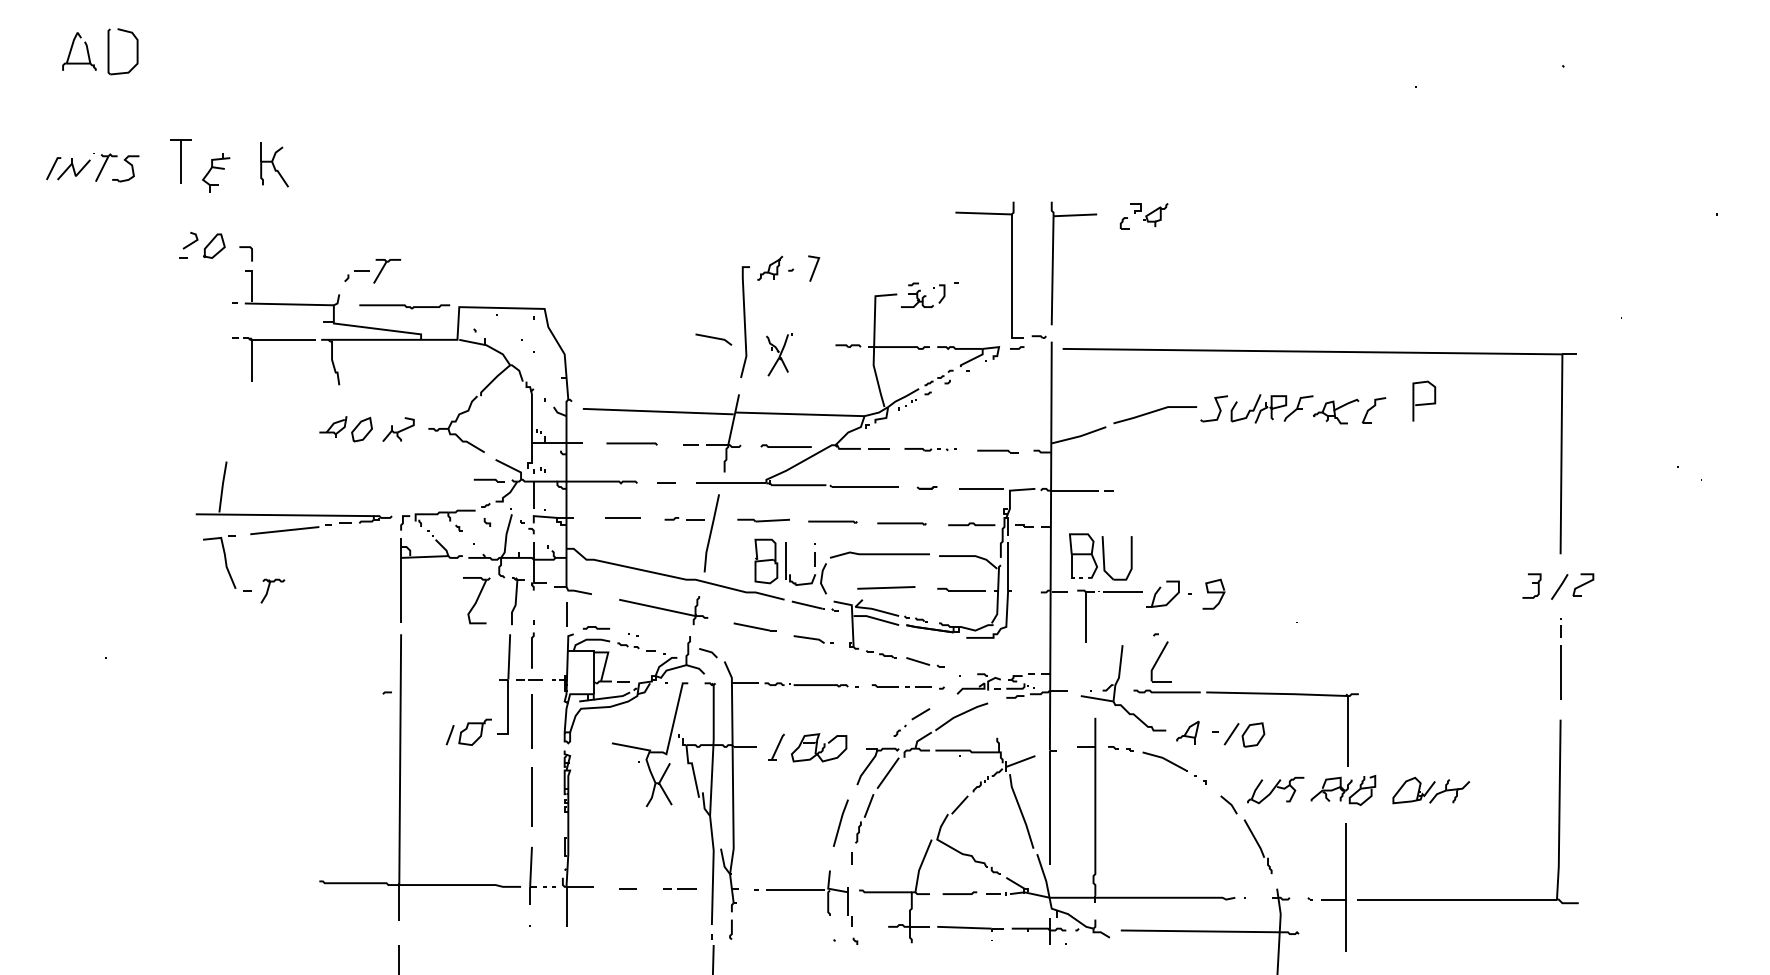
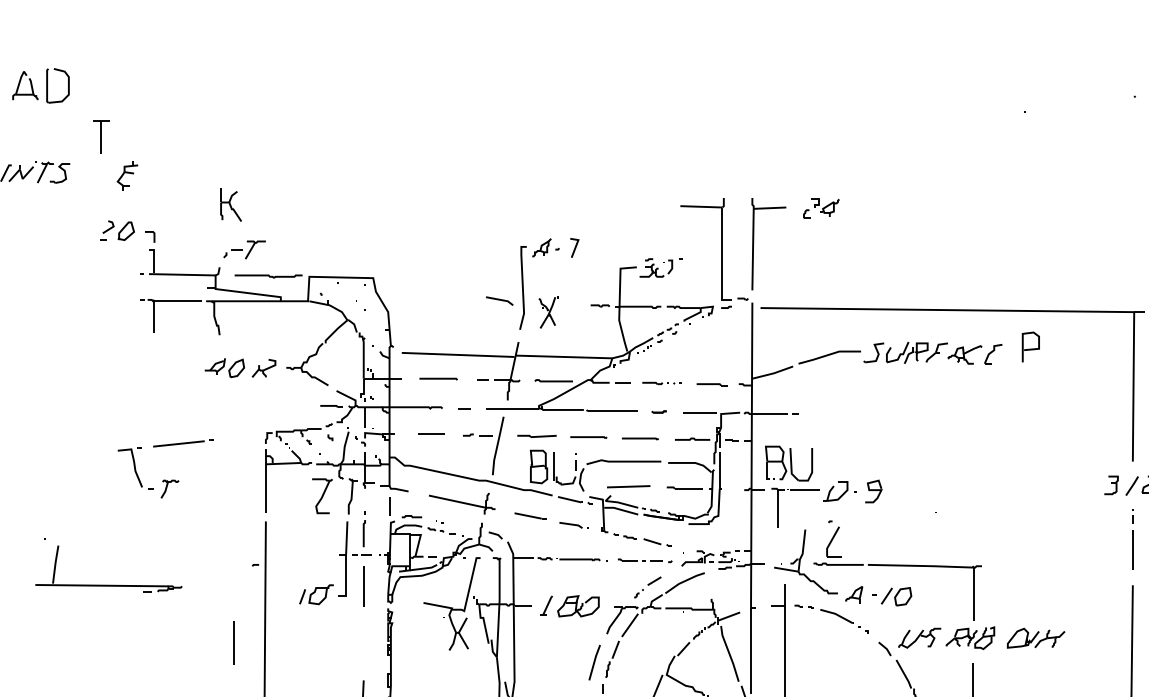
part: (180, 161) -> (100, 137), moved
part: (274, 164) -> (231, 204), moved
part: (293, 514) -> (108, 585), moved
line: (531, 796) -> (233, 642), moved

